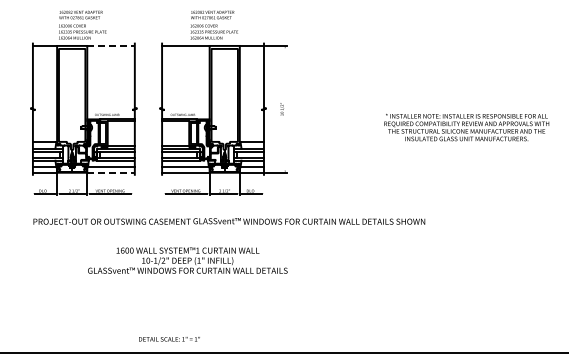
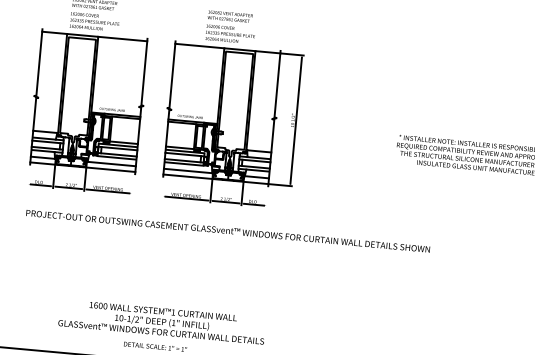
line: (111, 45) -> (123, 38), dashed -> solid
line: (285, 109) -> (296, 120), added
line: (111, 172) -> (111, 169), dashed -> solid
text: (187, 260) -> (161, 321), moved

